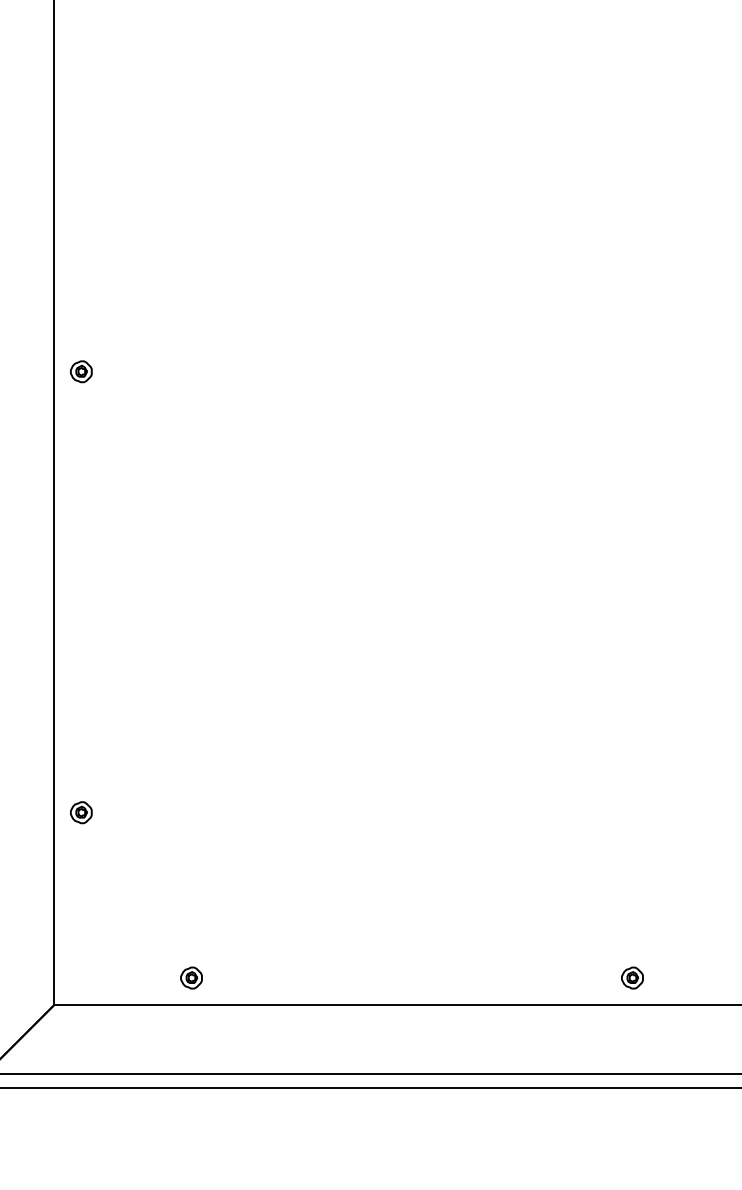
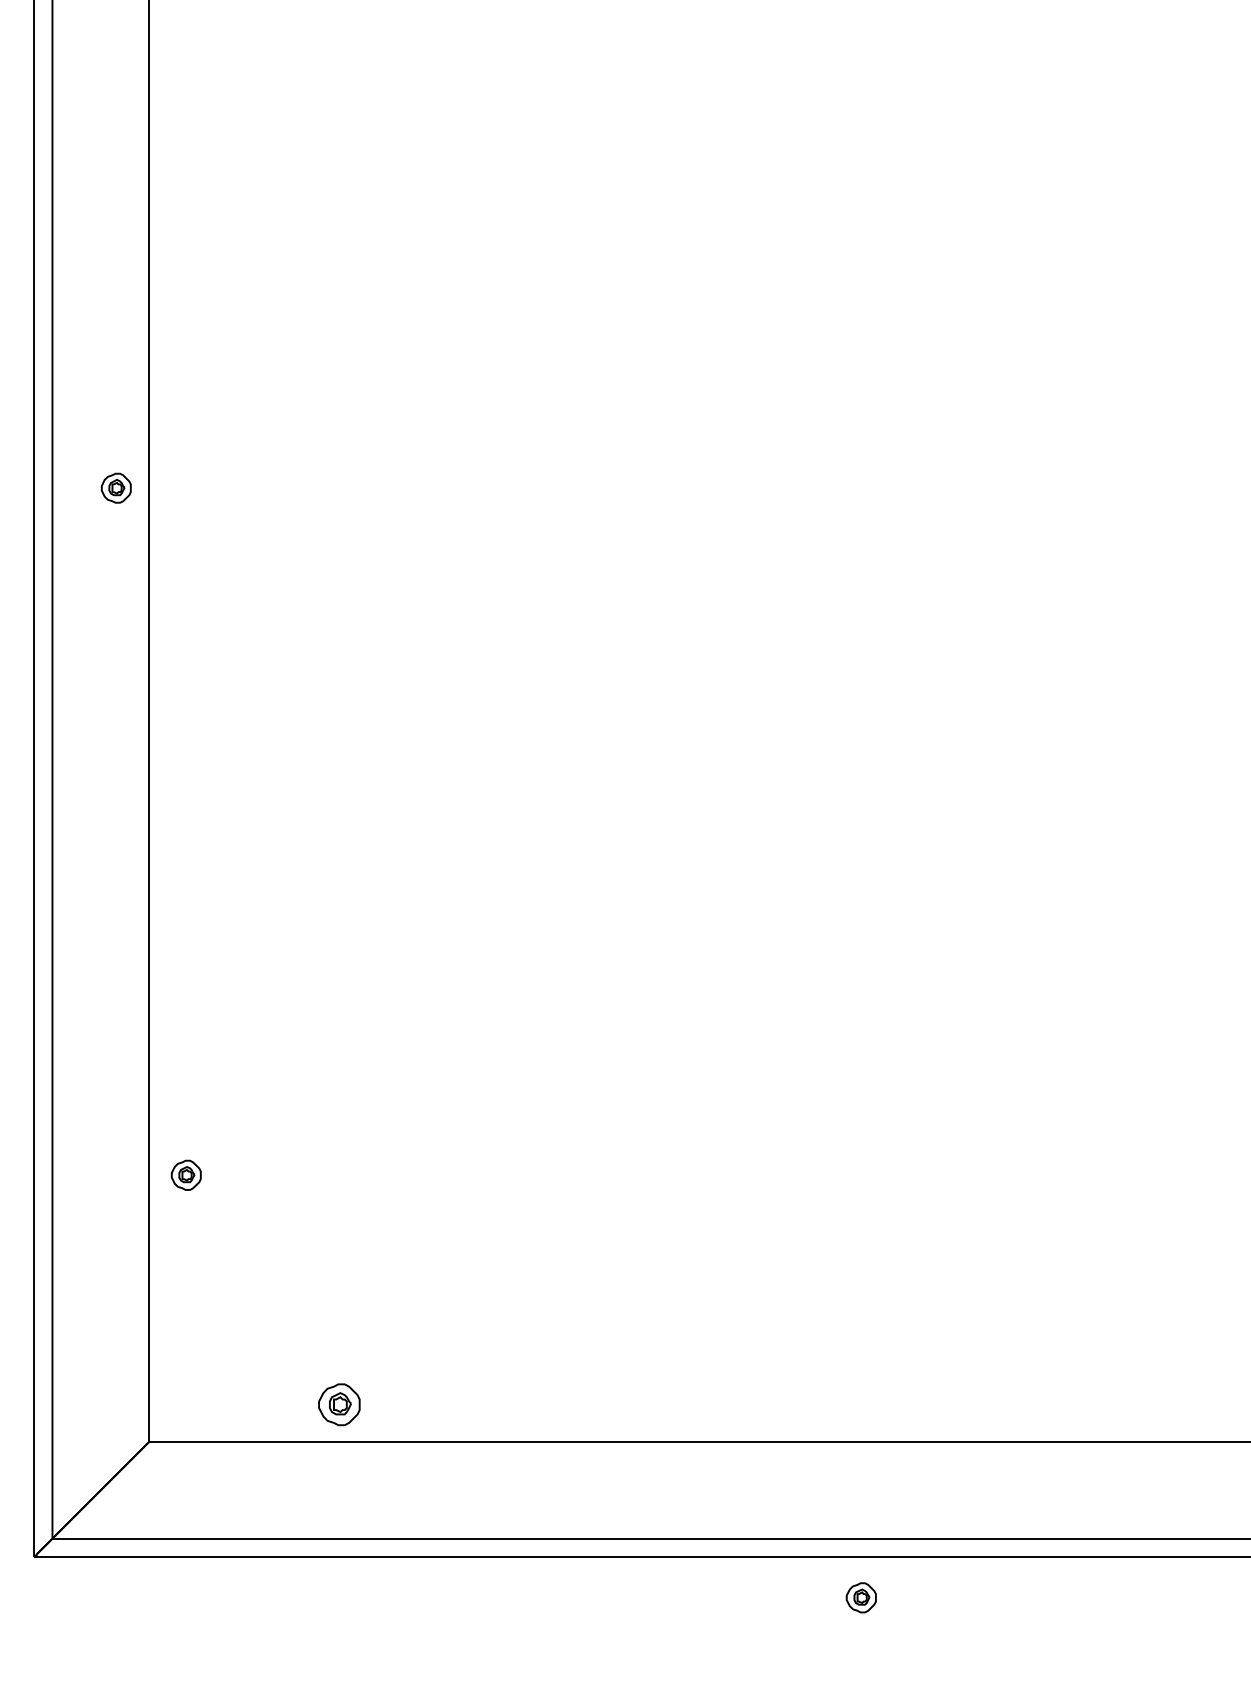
part: (80, 371) -> (115, 487), moved
part: (190, 977) -> (338, 1404), size x1.4
part: (631, 977) -> (860, 1597), moved

